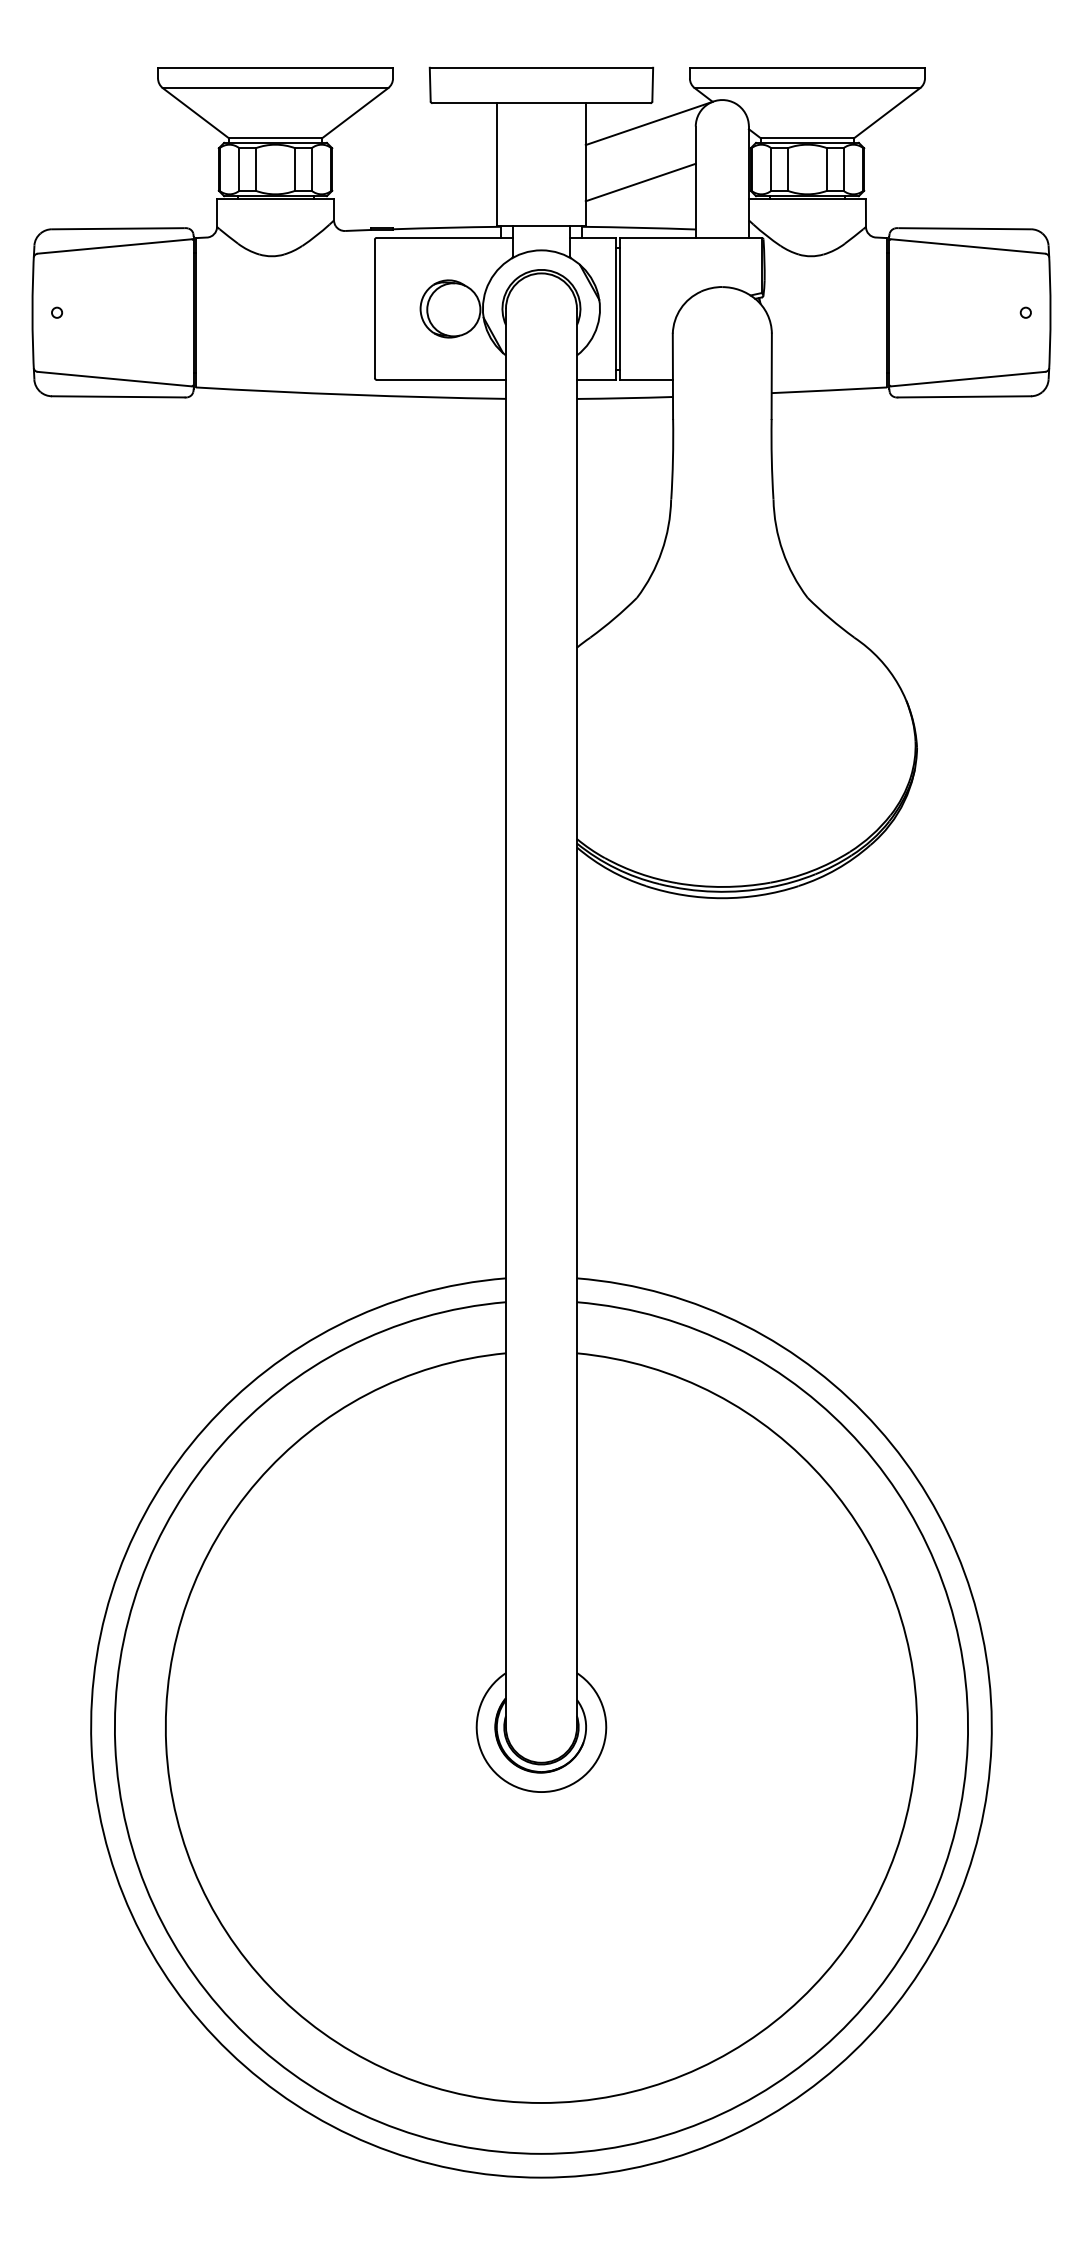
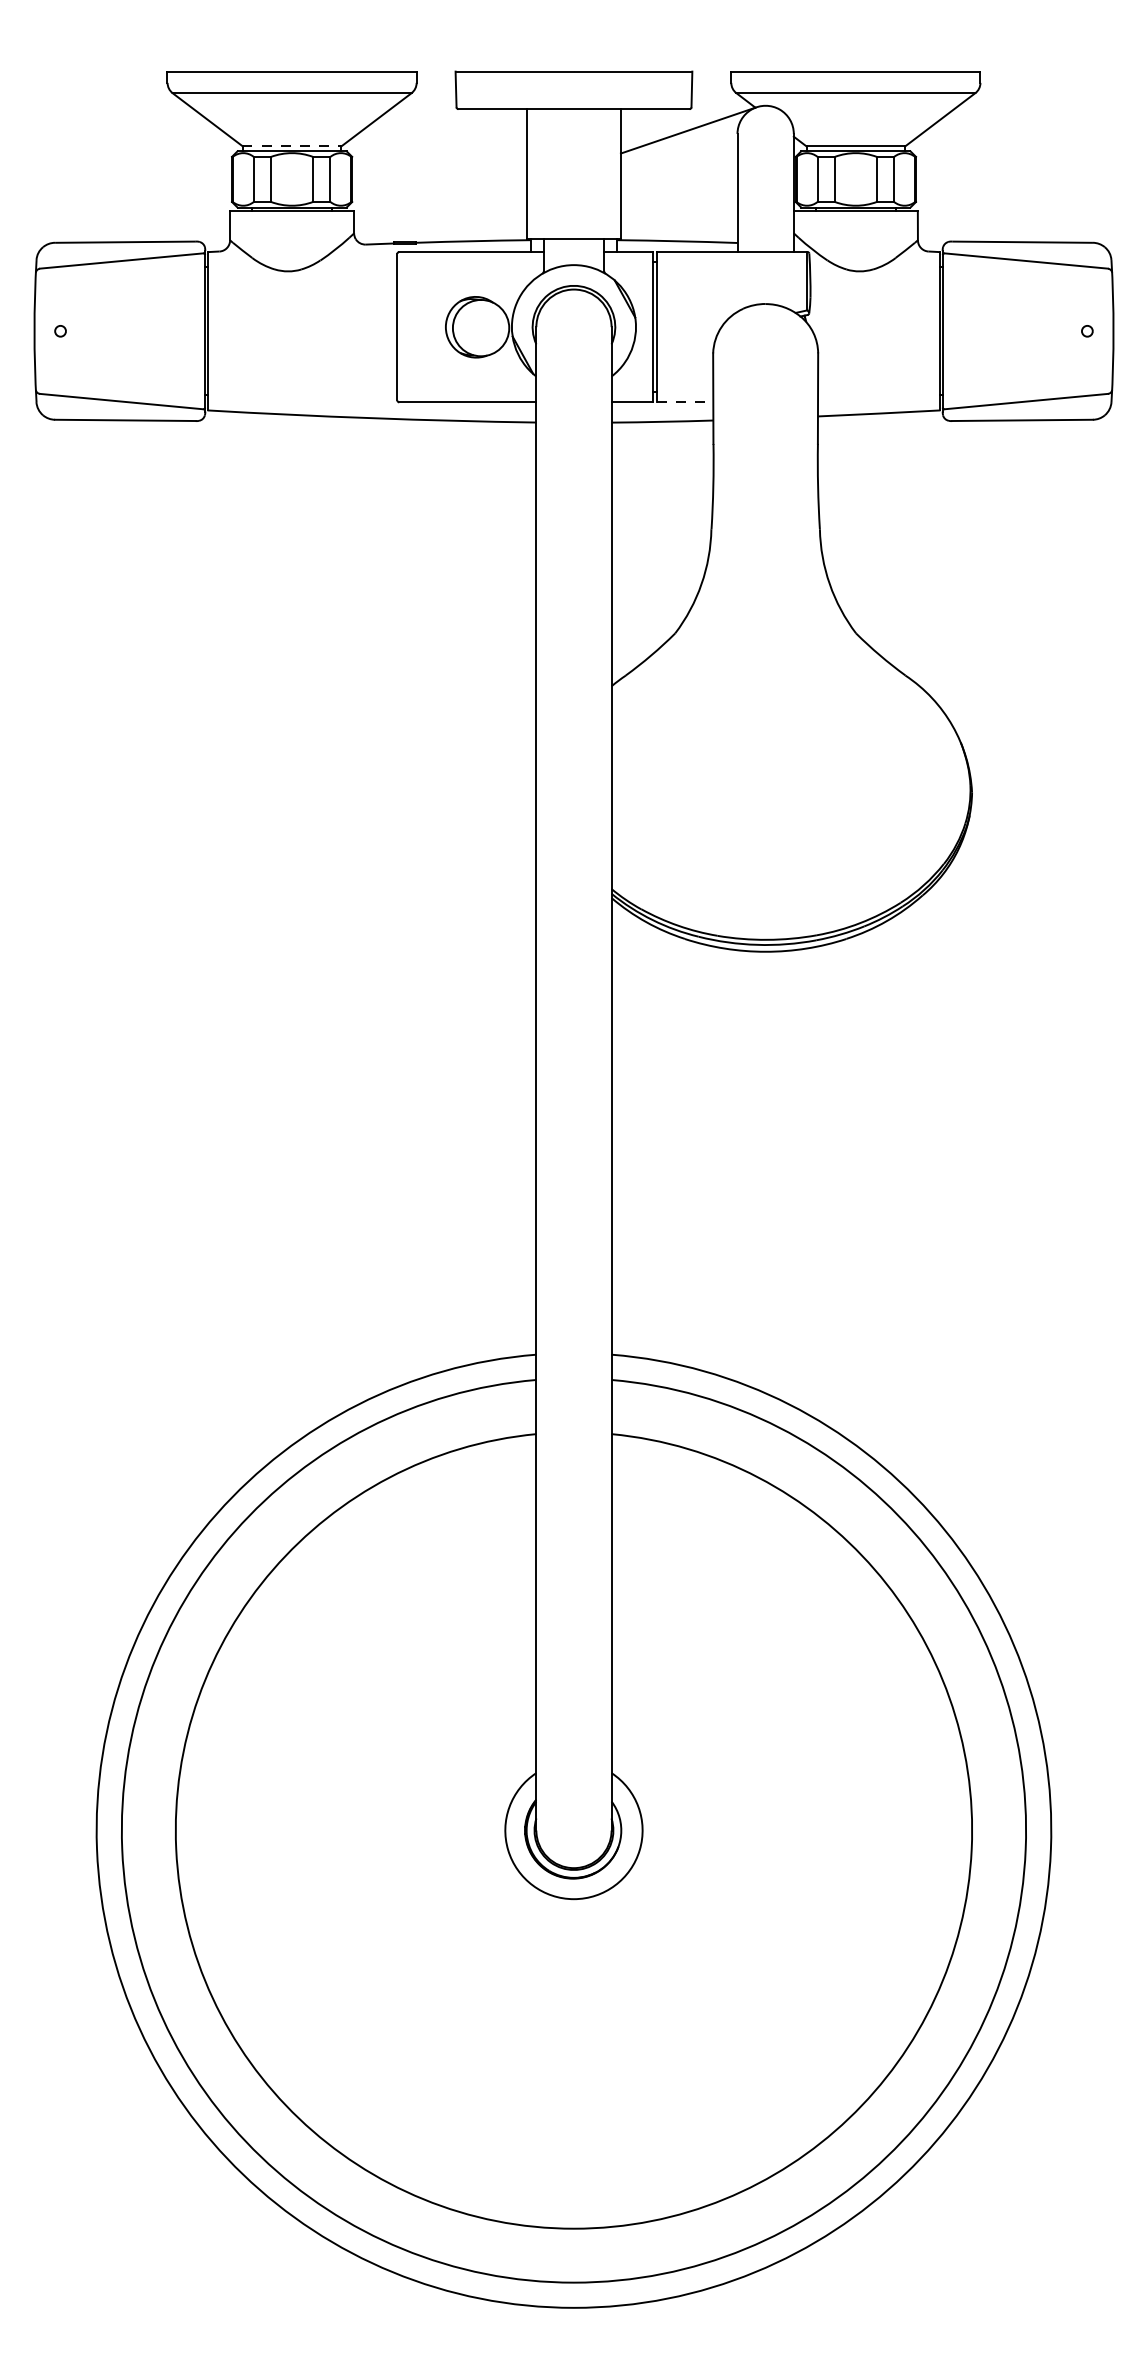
line: (276, 138) -> (293, 146), solid -> dashed
line: (640, 182) -> (678, 193), removed
line: (646, 379) -> (685, 401), solid -> dashed

